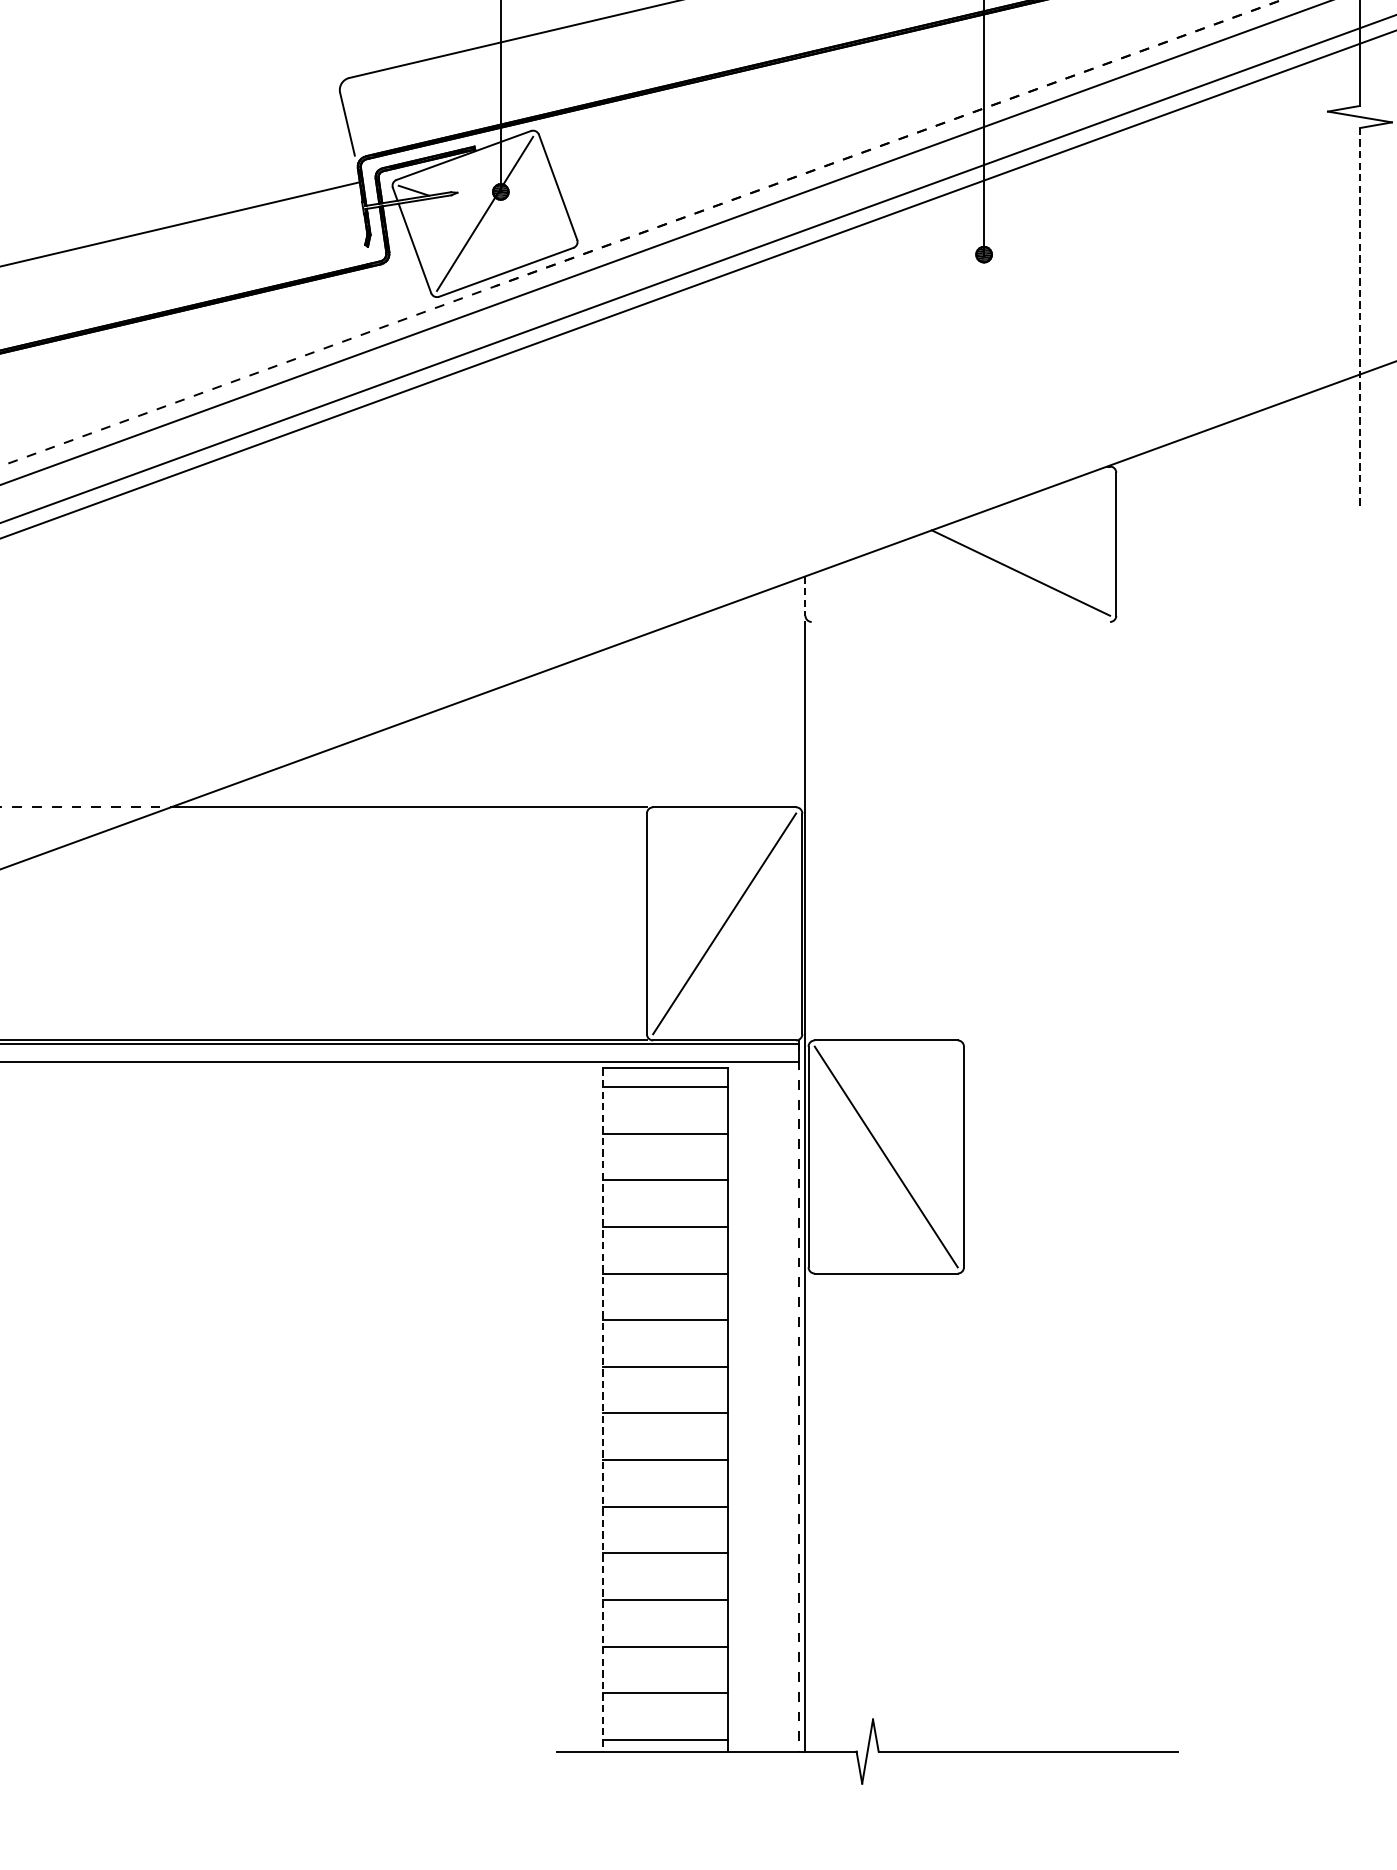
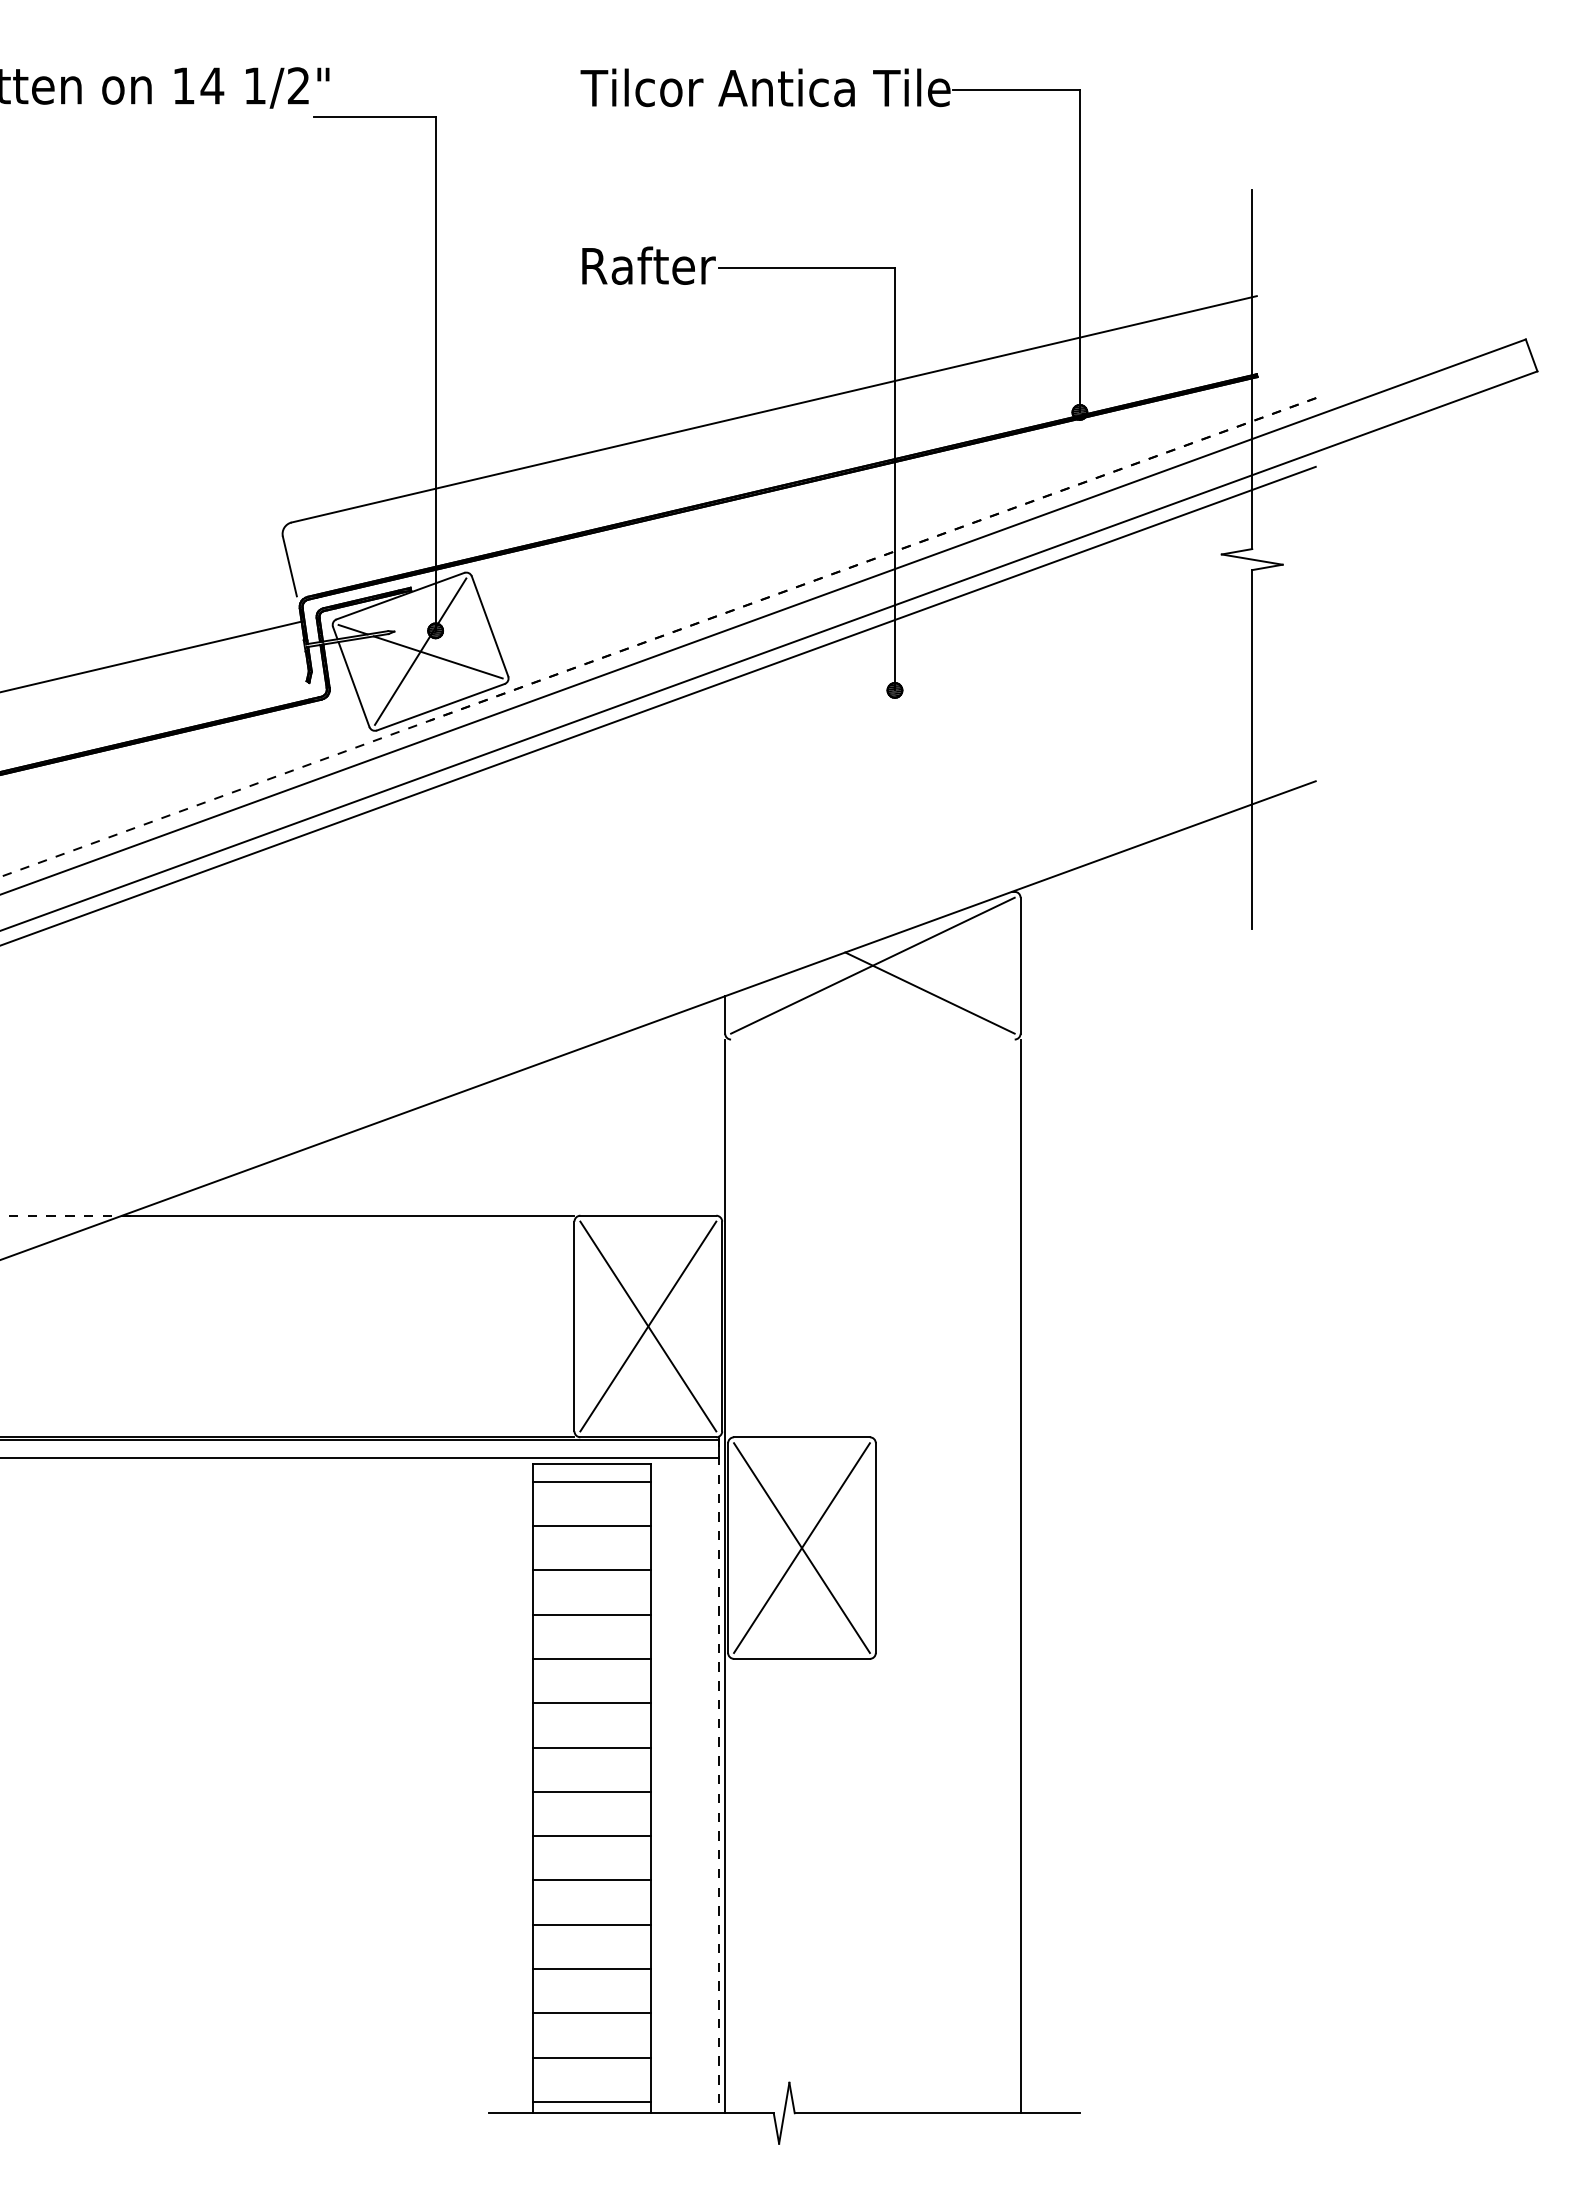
line: (502, 220) -> (437, 657), added
line: (1360, 316) -> (1252, 749), dashed -> solid
line: (960, 544) -> (872, 965), added
line: (805, 595) -> (725, 1014), dashed -> solid
line: (724, 923) -> (648, 1326), added
line: (885, 1156) -> (801, 1547), added
line: (1116, 1186) -> (1020, 1576), added
line: (603, 1409) -> (533, 1788), dashed -> solid

